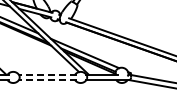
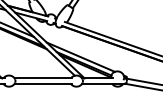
line: (47, 74) -> (43, 78), dashed -> solid
line: (47, 80) -> (43, 84), dashed -> solid

